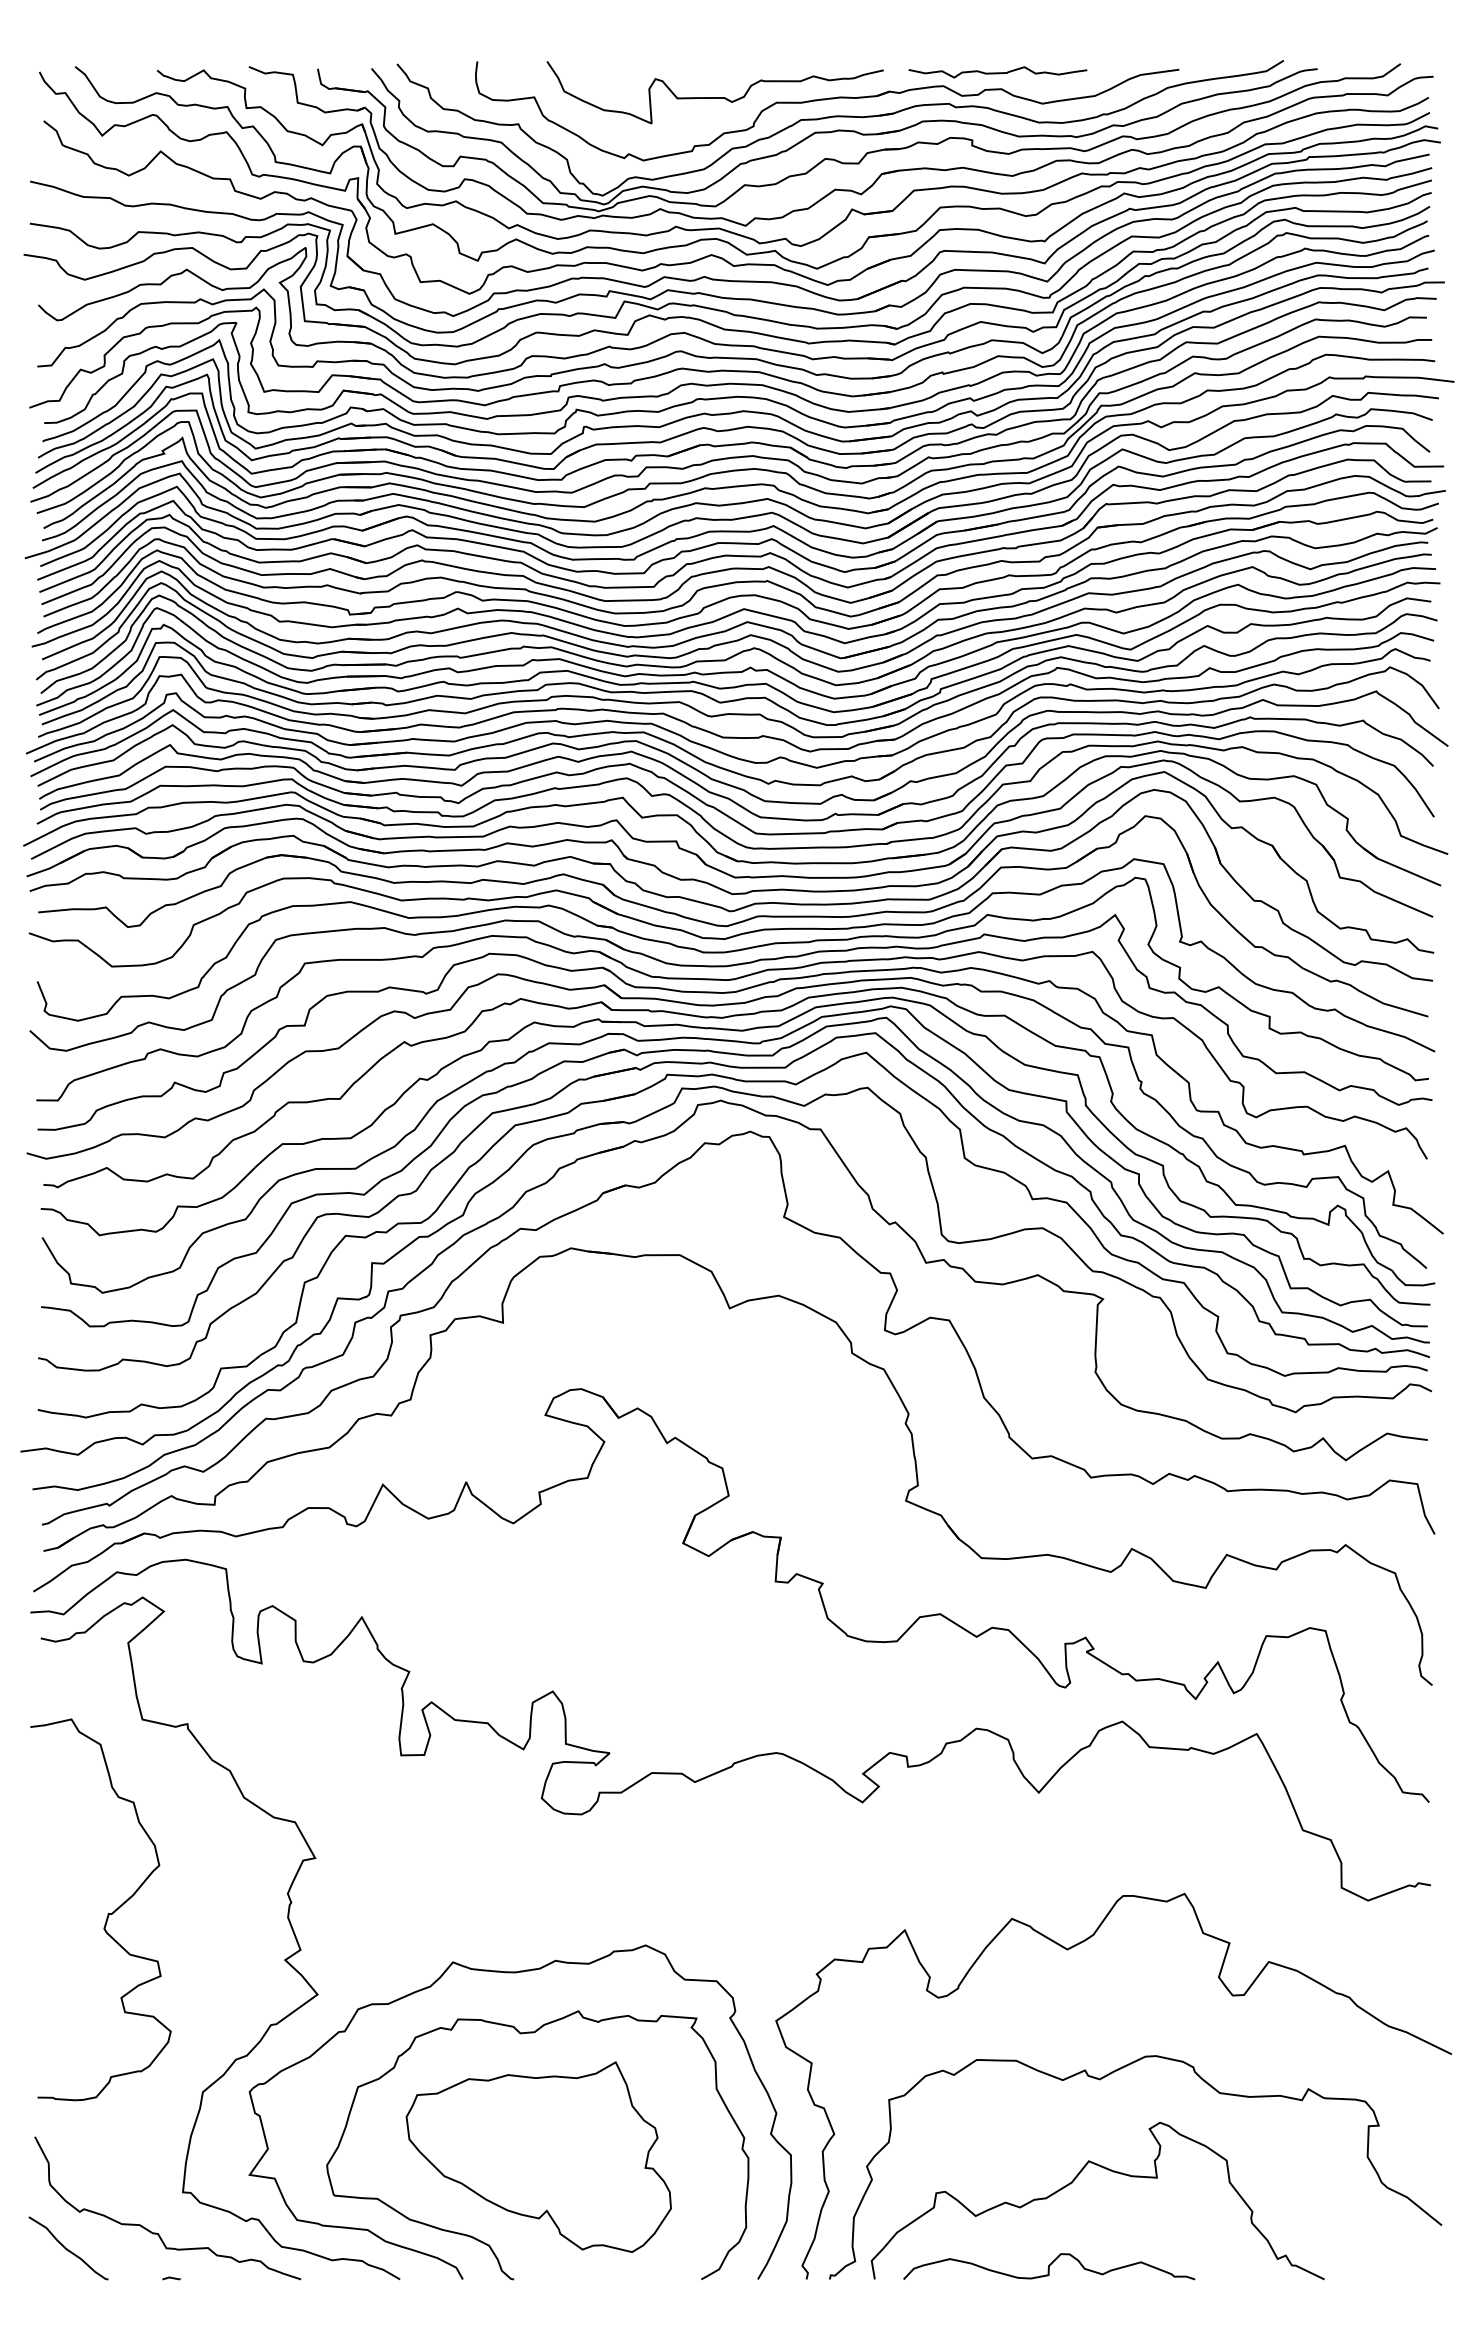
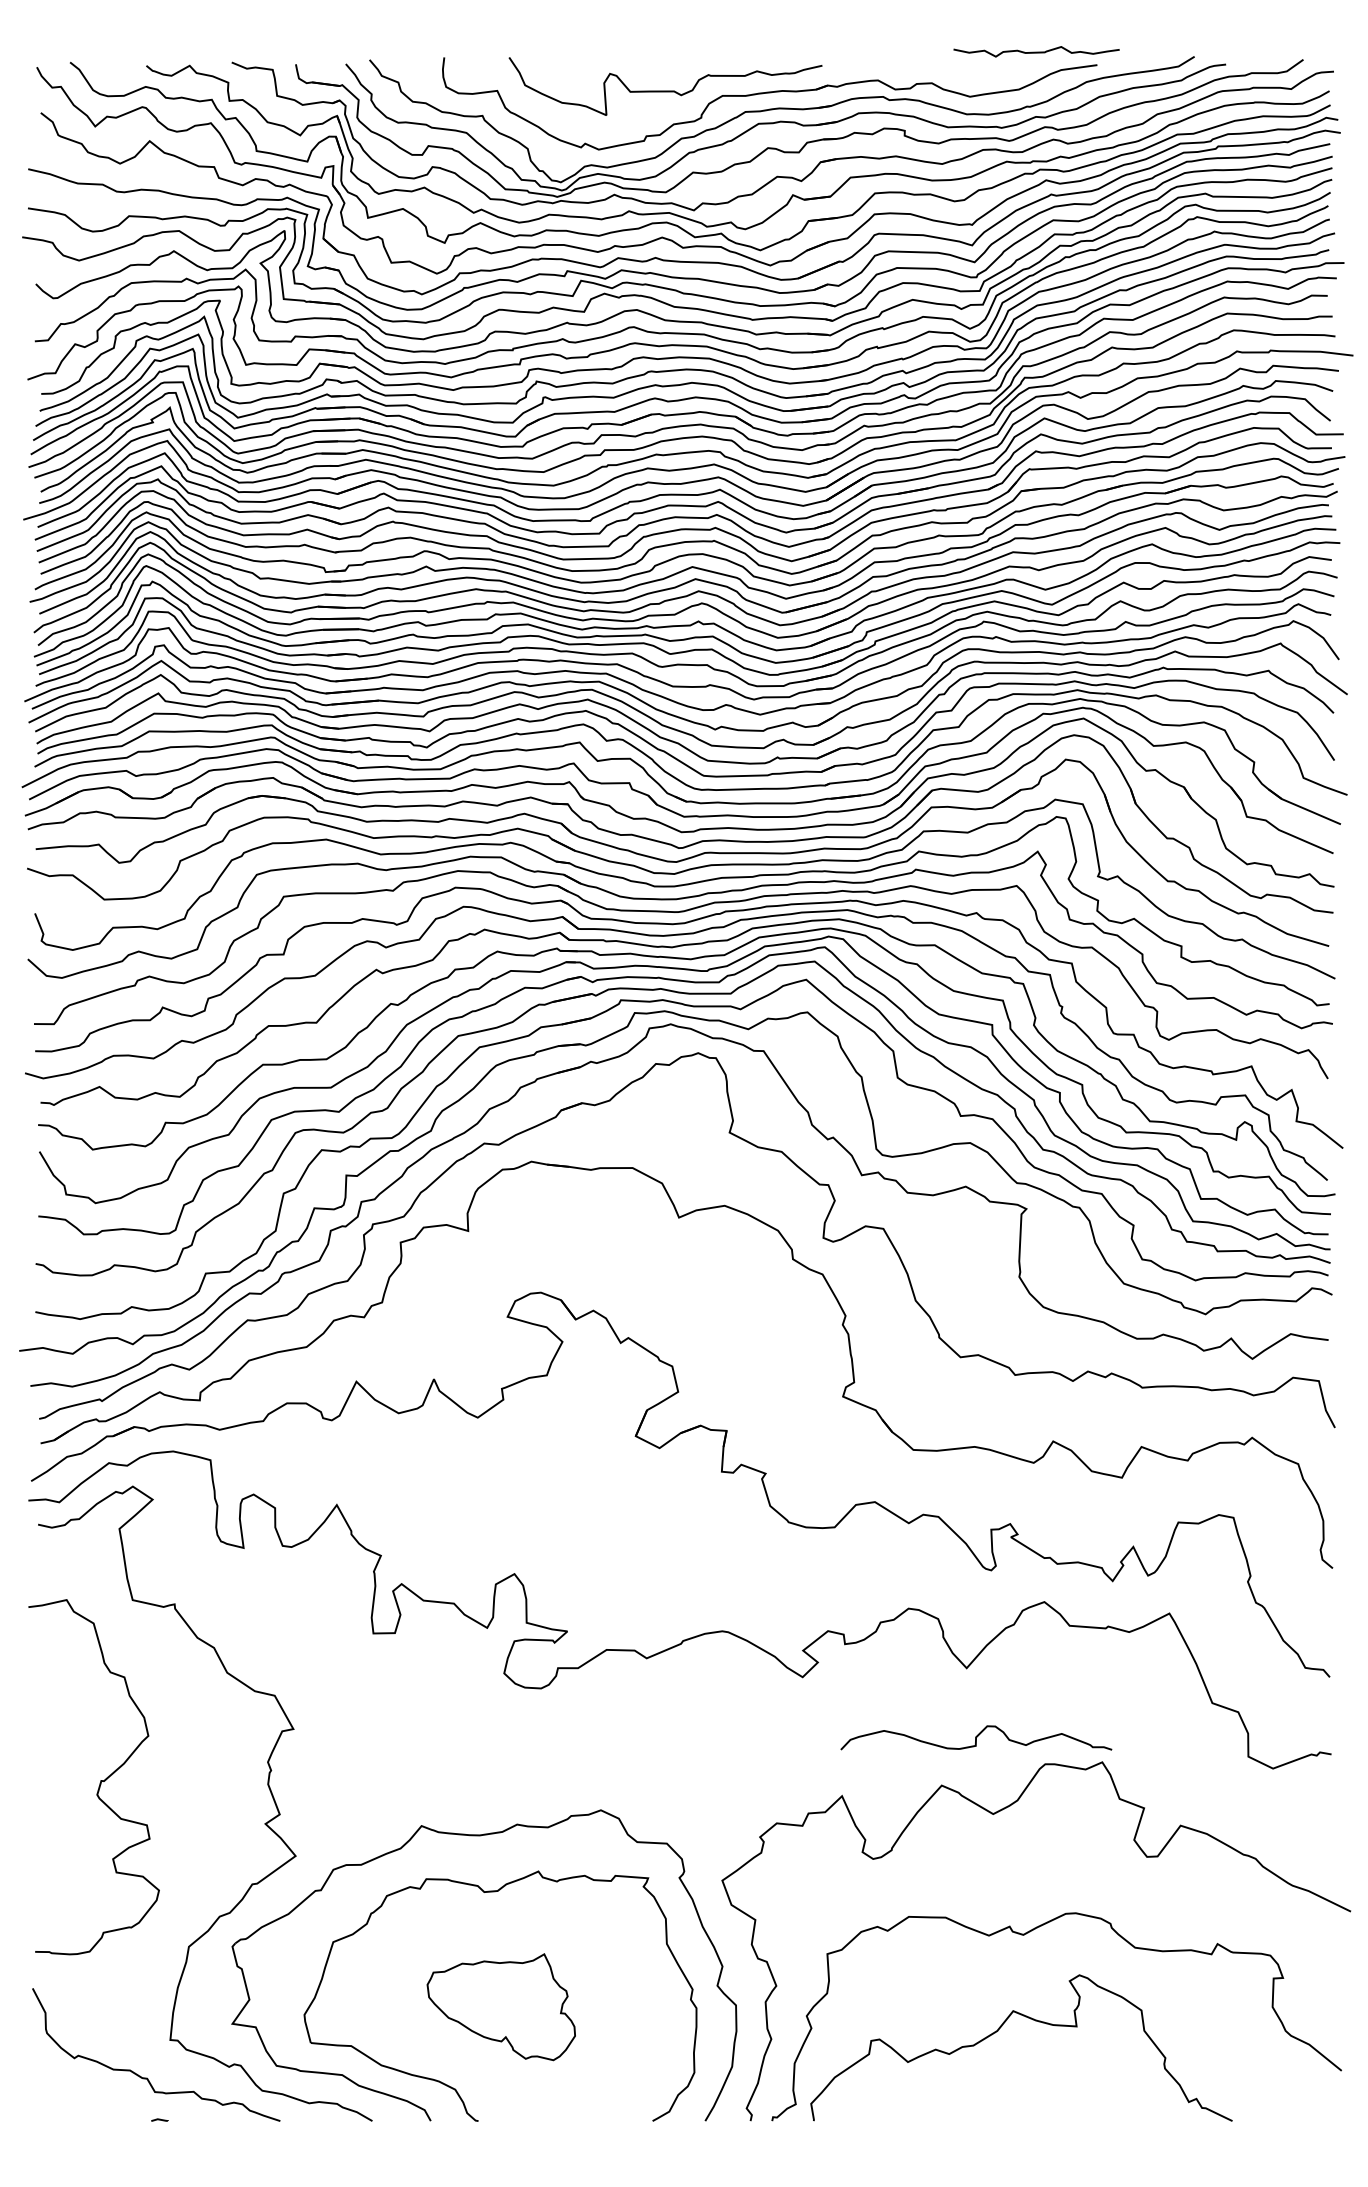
curve: (997, 72) -> (1036, 51), moved
part: (538, 2156) -> (501, 2006), size x0.6
curve: (67, 2248) -> (62, 2092), removed
curve: (1049, 2266) -> (976, 1737), moved

